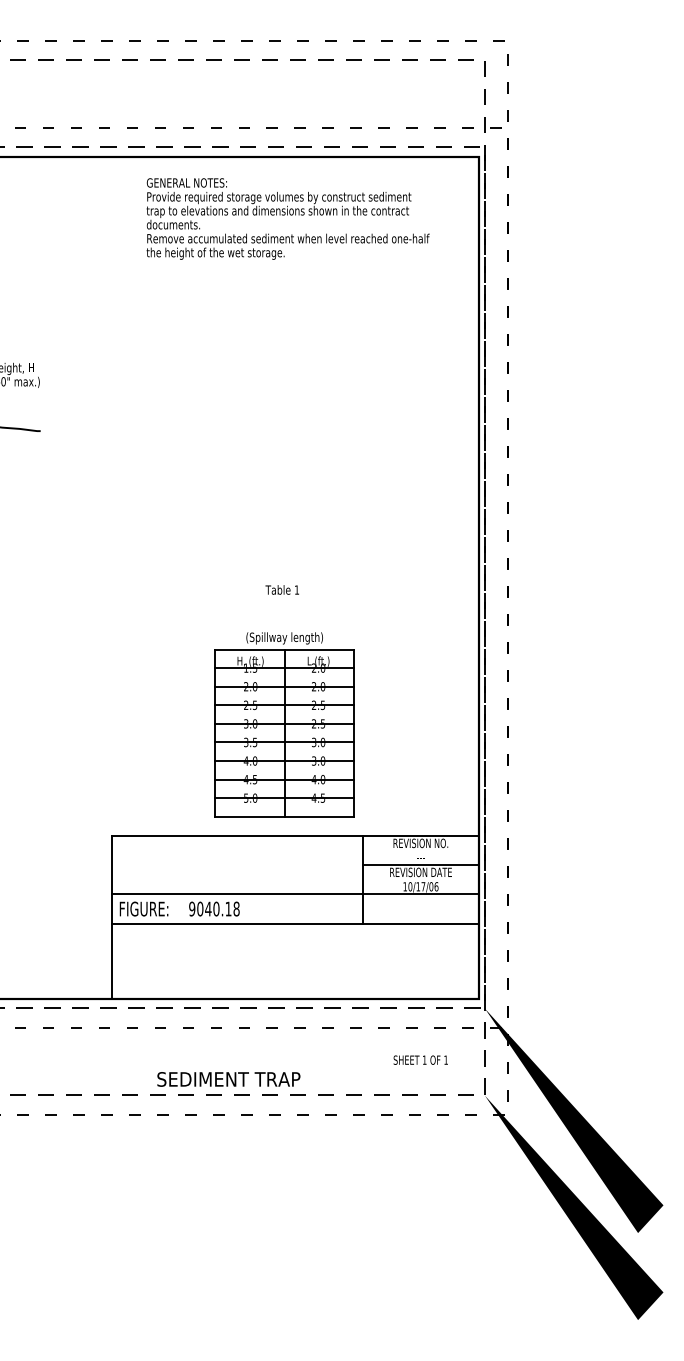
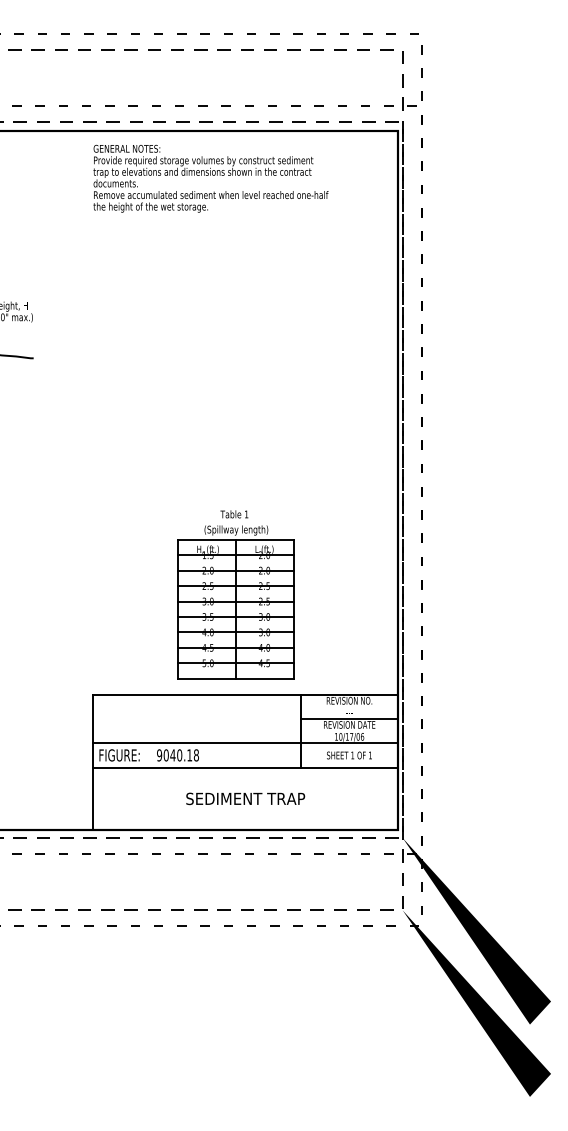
text: (287, 218) -> (210, 178), moved
text: (281, 589) -> (233, 513), moved
text: (420, 1059) -> (349, 754), moved
text: (228, 1079) -> (245, 798), moved

